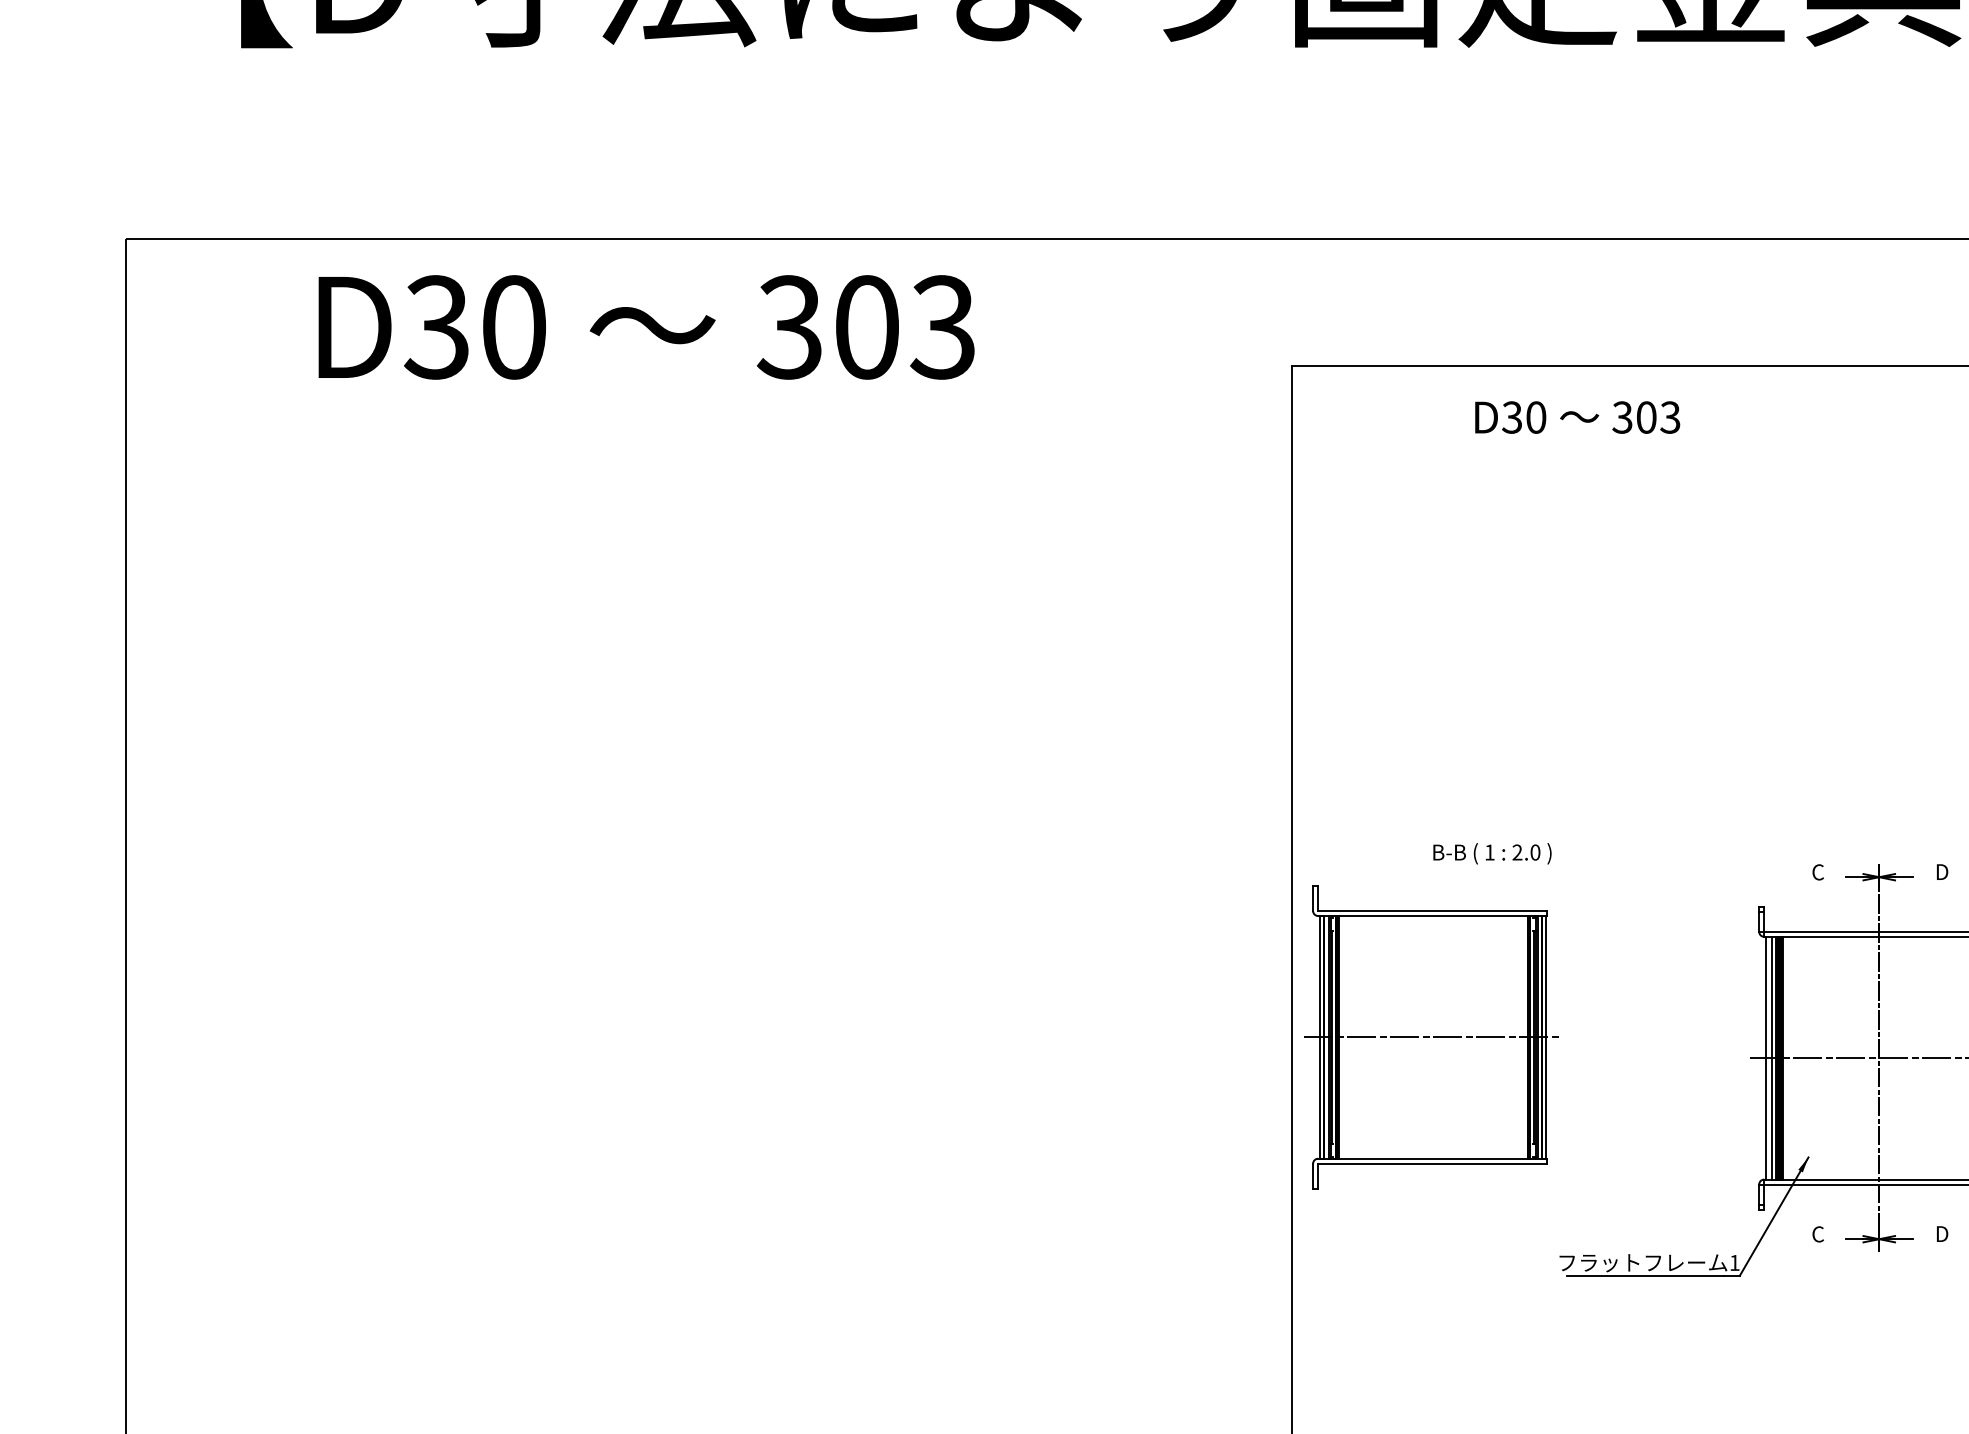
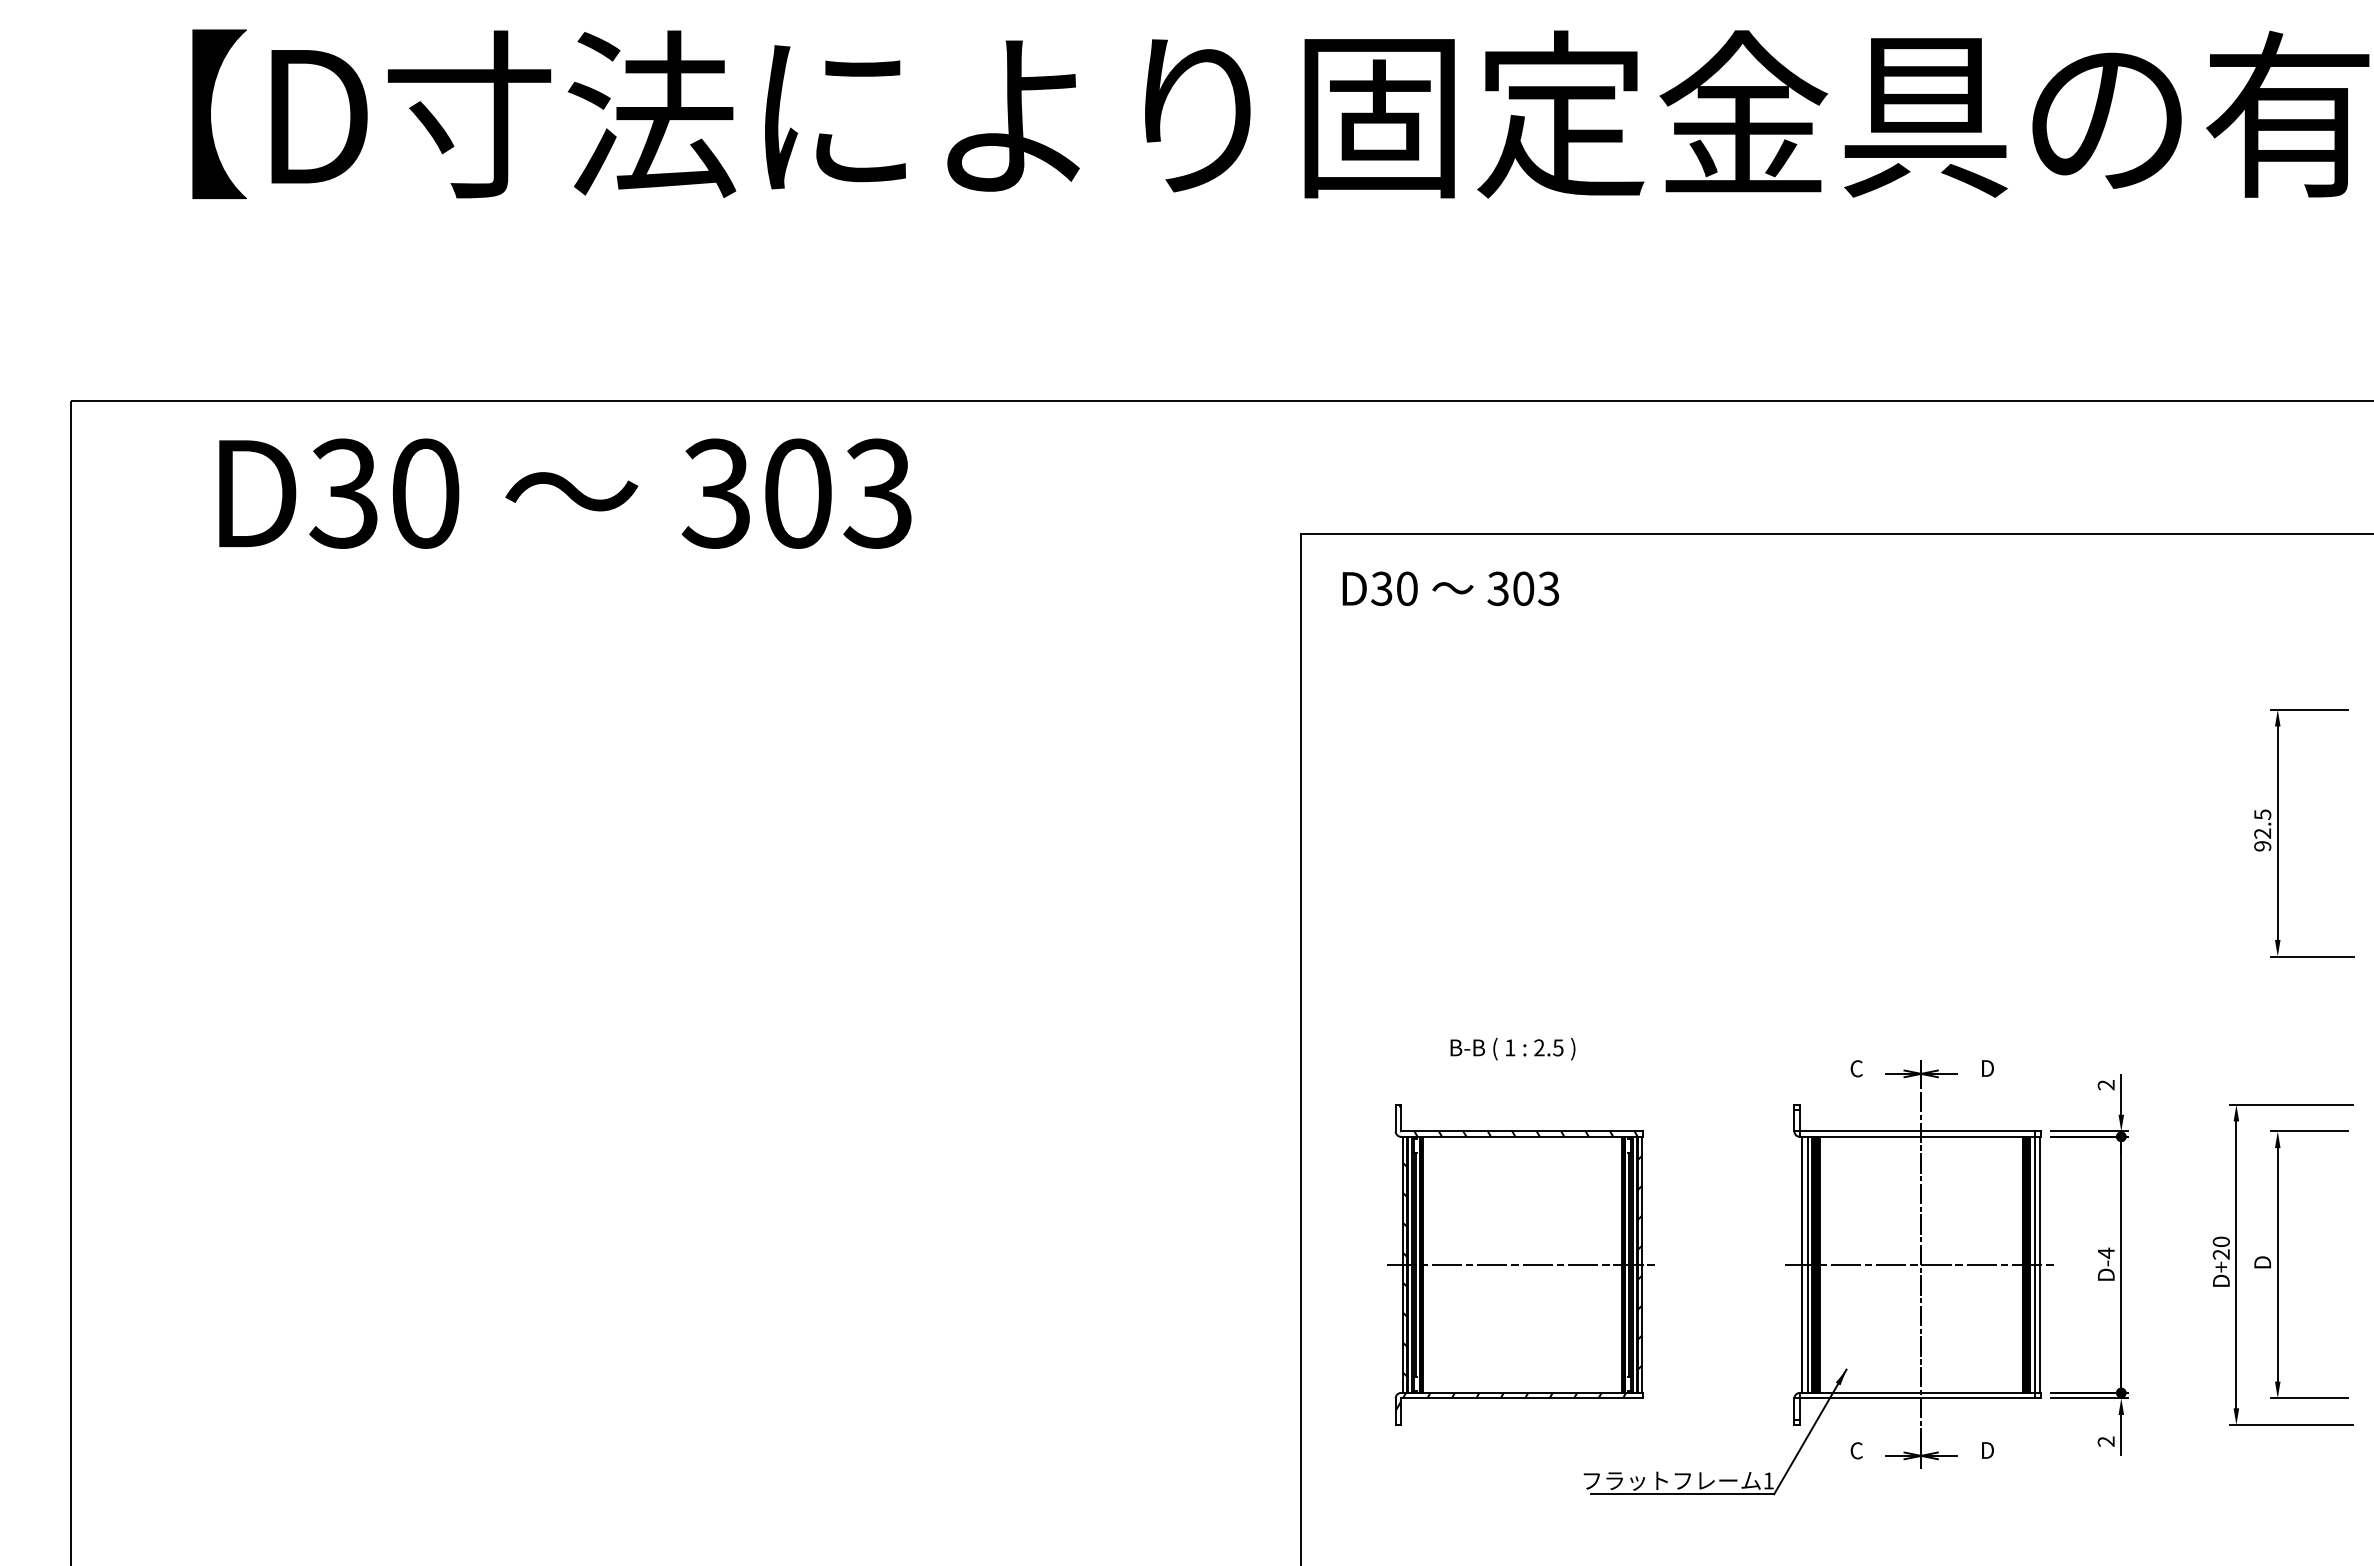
text: (646, 327) -> (565, 493), moved
text: (1577, 417) -> (1450, 588), moved
text: (1535, 852) -> (1558, 1047), 2.0 -> 2.5
part: (1431, 1036) -> (1520, 1264), moved

